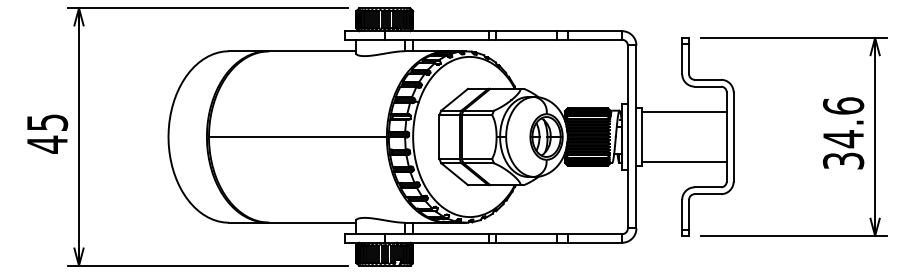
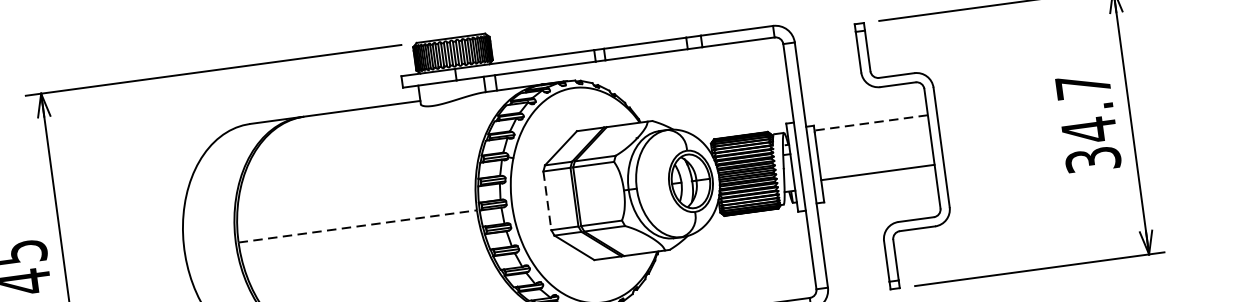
text: (843, 105) -> (1083, 85), 34.6 -> 34.7
line: (683, 111) -> (869, 122), solid -> dashed
line: (297, 137) -> (357, 227), solid -> dashed
line: (439, 137) -> (547, 201), solid -> dashed
line: (684, 162) -> (878, 173), moved

